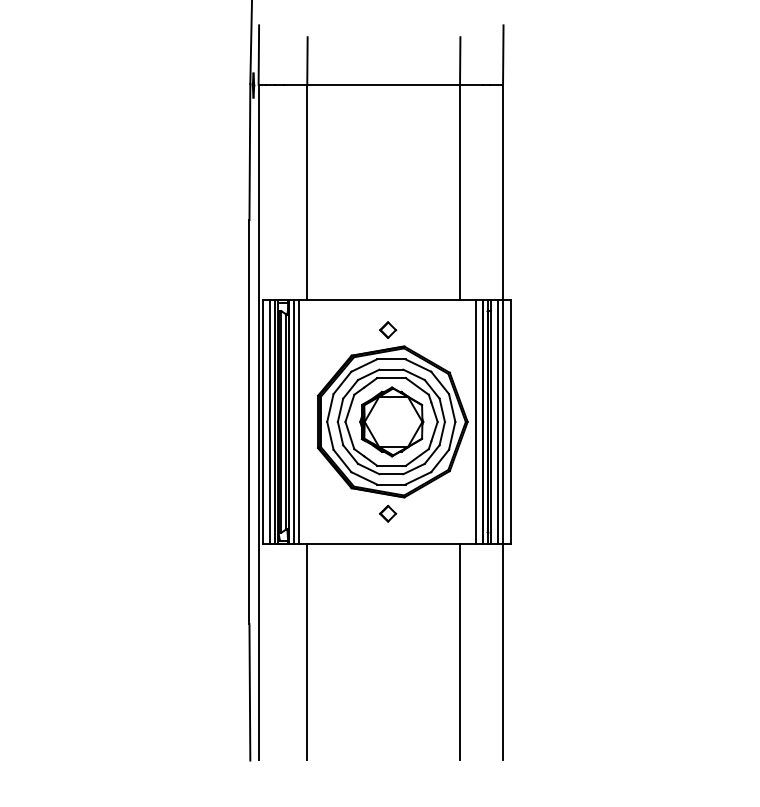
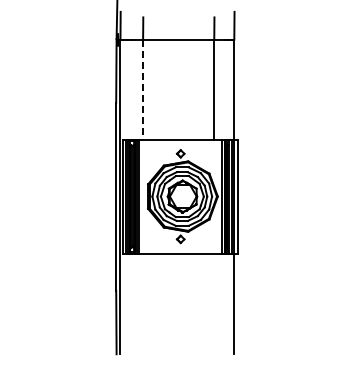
line: (308, 194) -> (143, 90), solid -> dashed
line: (308, 651) -> (143, 303), removed
line: (460, 651) -> (214, 303), removed

